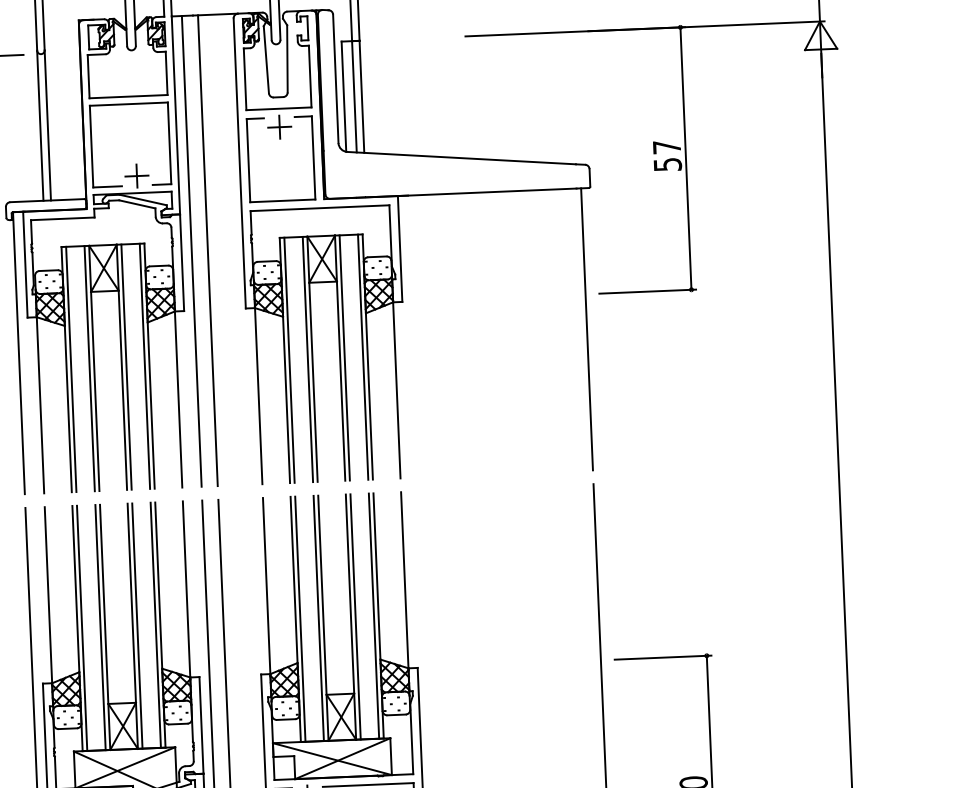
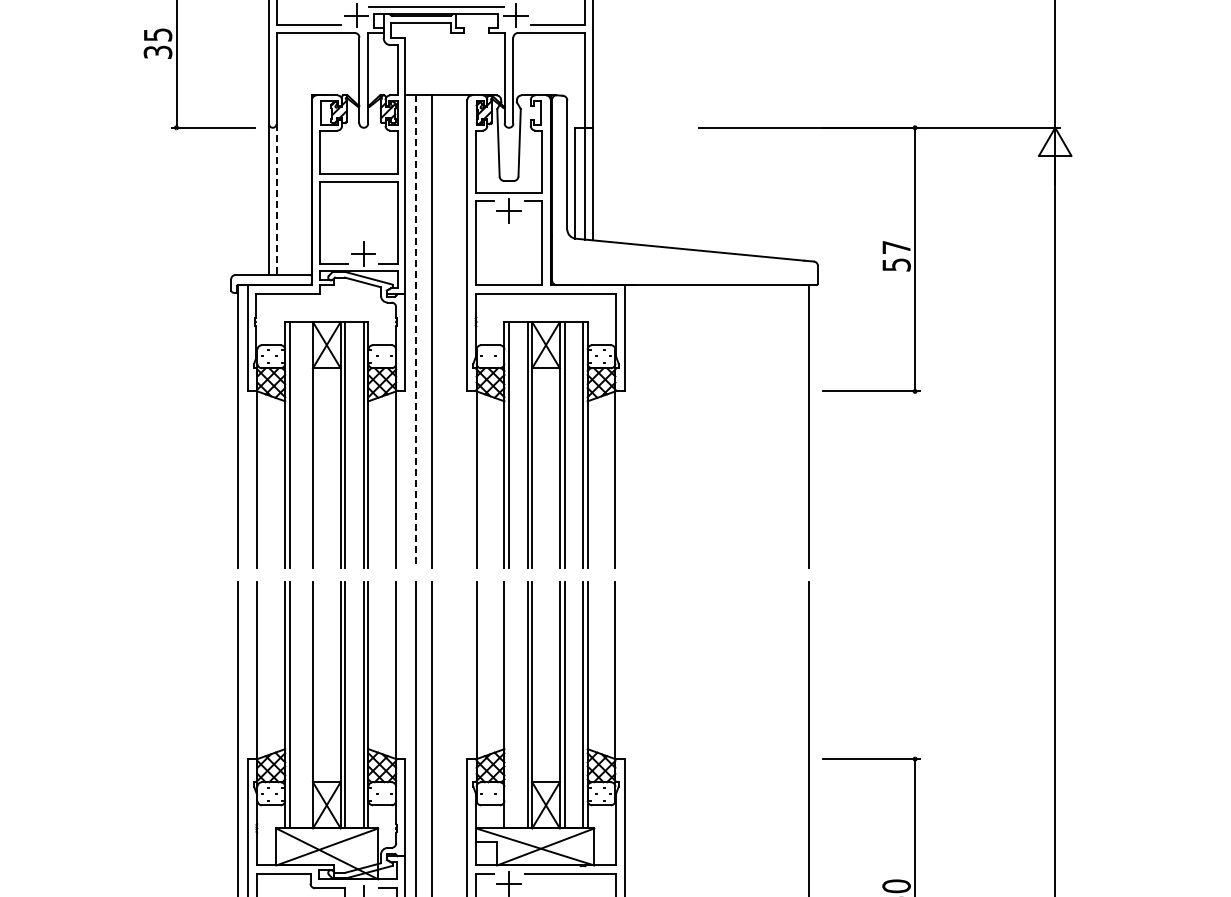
line: (47, 125) -> (276, 199), solid -> dashed
line: (191, 252) -> (415, 332), solid -> dashed
line: (89, 368) -> (308, 445), removed
line: (300, 619) -> (509, 705), removed
line: (100, 627) -> (308, 705), removed

